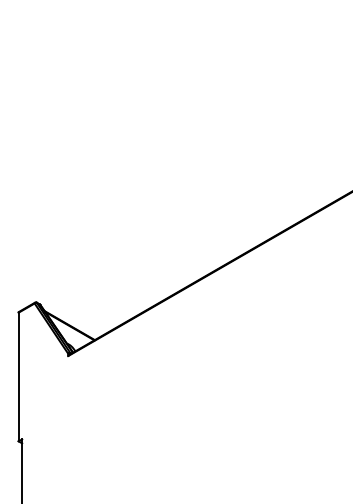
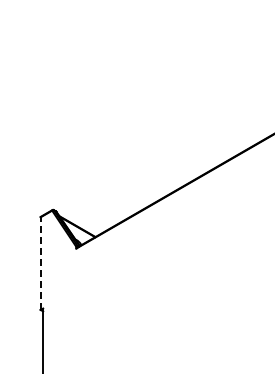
line: (18, 376) -> (40, 263), solid -> dashed

